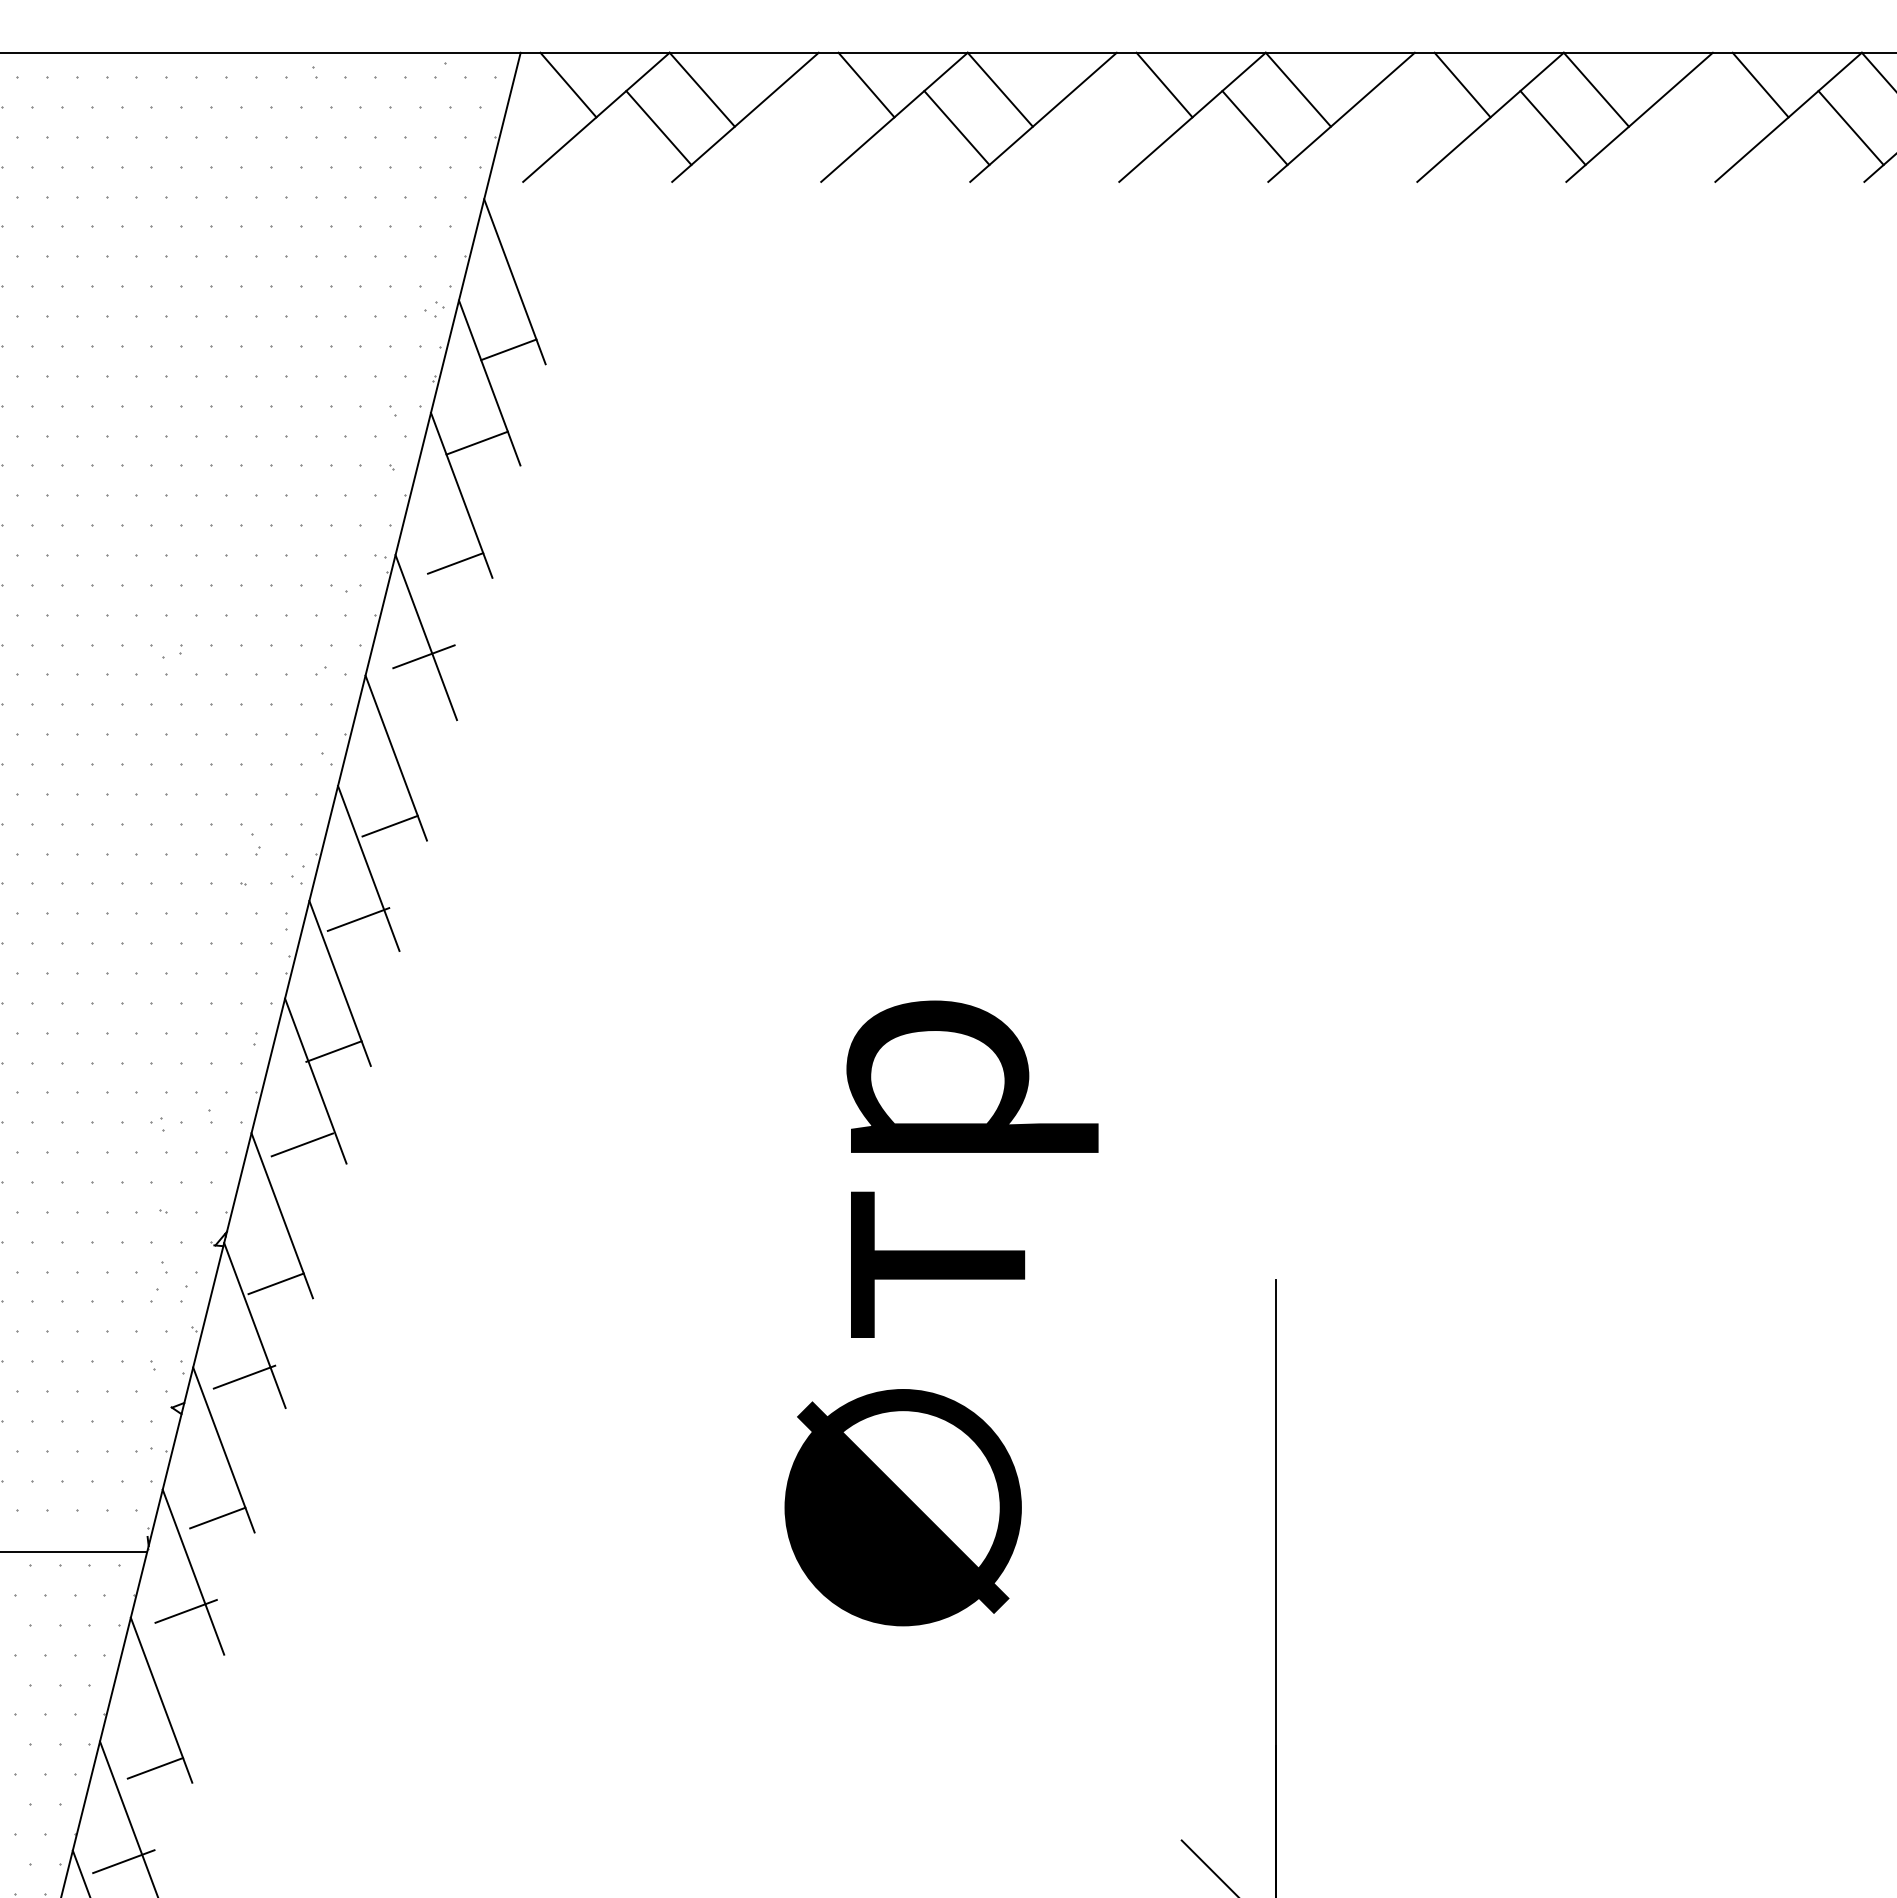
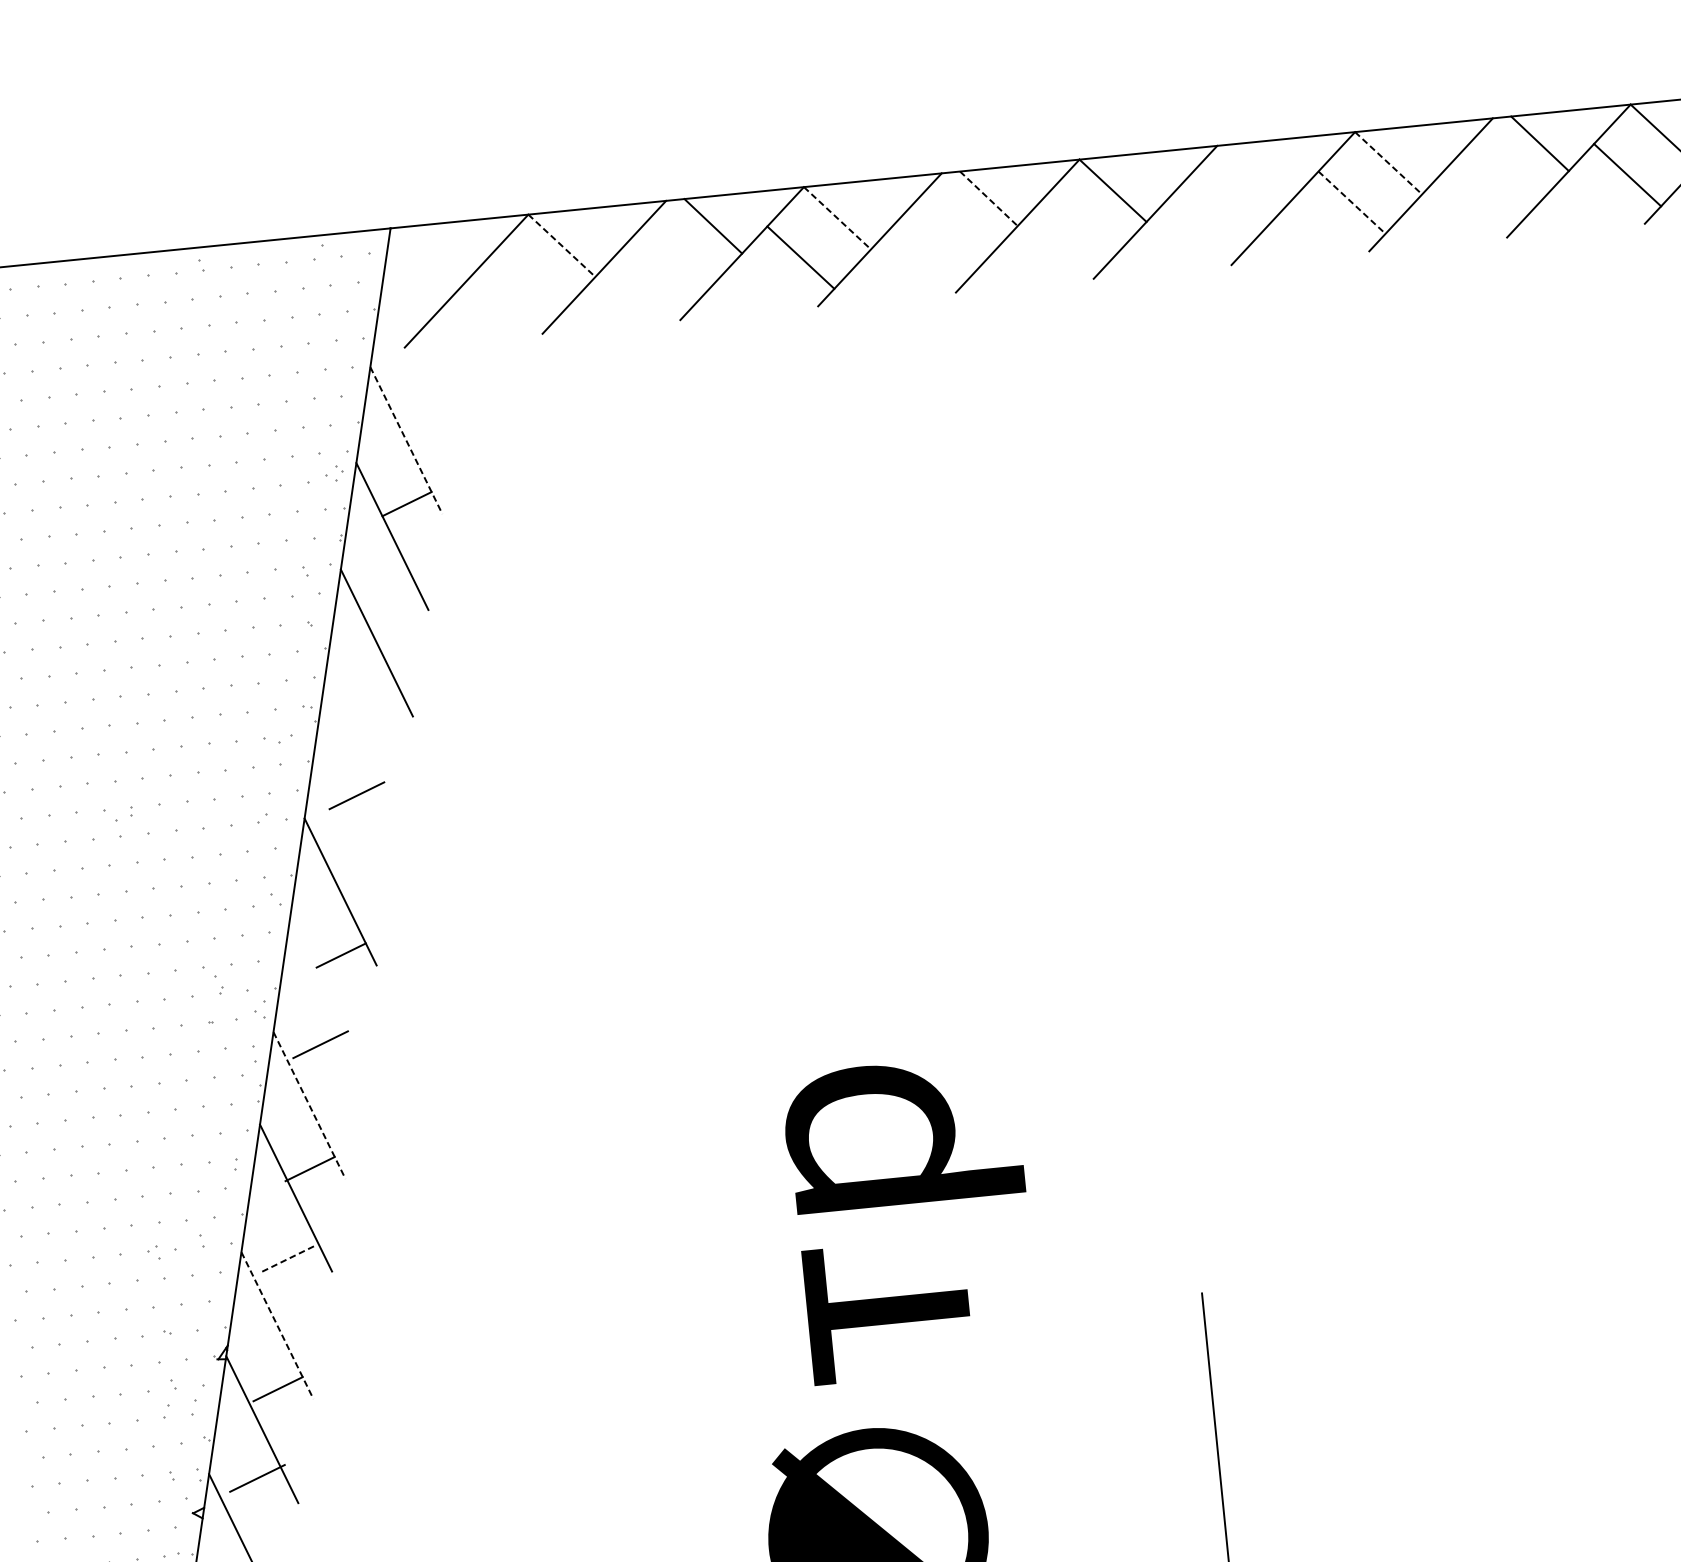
line: (568, 84) -> (437, 253), removed
line: (1462, 84) -> (1264, 170), removed
line: (1164, 85) -> (988, 199), solid -> dashed
line: (702, 90) -> (562, 246), solid -> dashed
line: (1000, 90) -> (837, 218), solid -> dashed
line: (1596, 90) -> (1388, 163), solid -> dashed
line: (658, 127) -> (524, 284), removed
line: (1254, 127) -> (1075, 229), removed
line: (1553, 128) -> (1352, 203), solid -> dashed
line: (515, 282) -> (406, 441), solid -> dashed
line: (476, 442) -> (385, 592), removed
line: (455, 563) -> (377, 706), removed
line: (426, 637) -> (357, 777), removed
line: (368, 868) -> (325, 996), removed
line: (340, 983) -> (309, 1105), solid -> dashed
line: (302, 1144) -> (289, 1257), solid -> dashed
line: (282, 1216) -> (277, 1326), solid -> dashed

